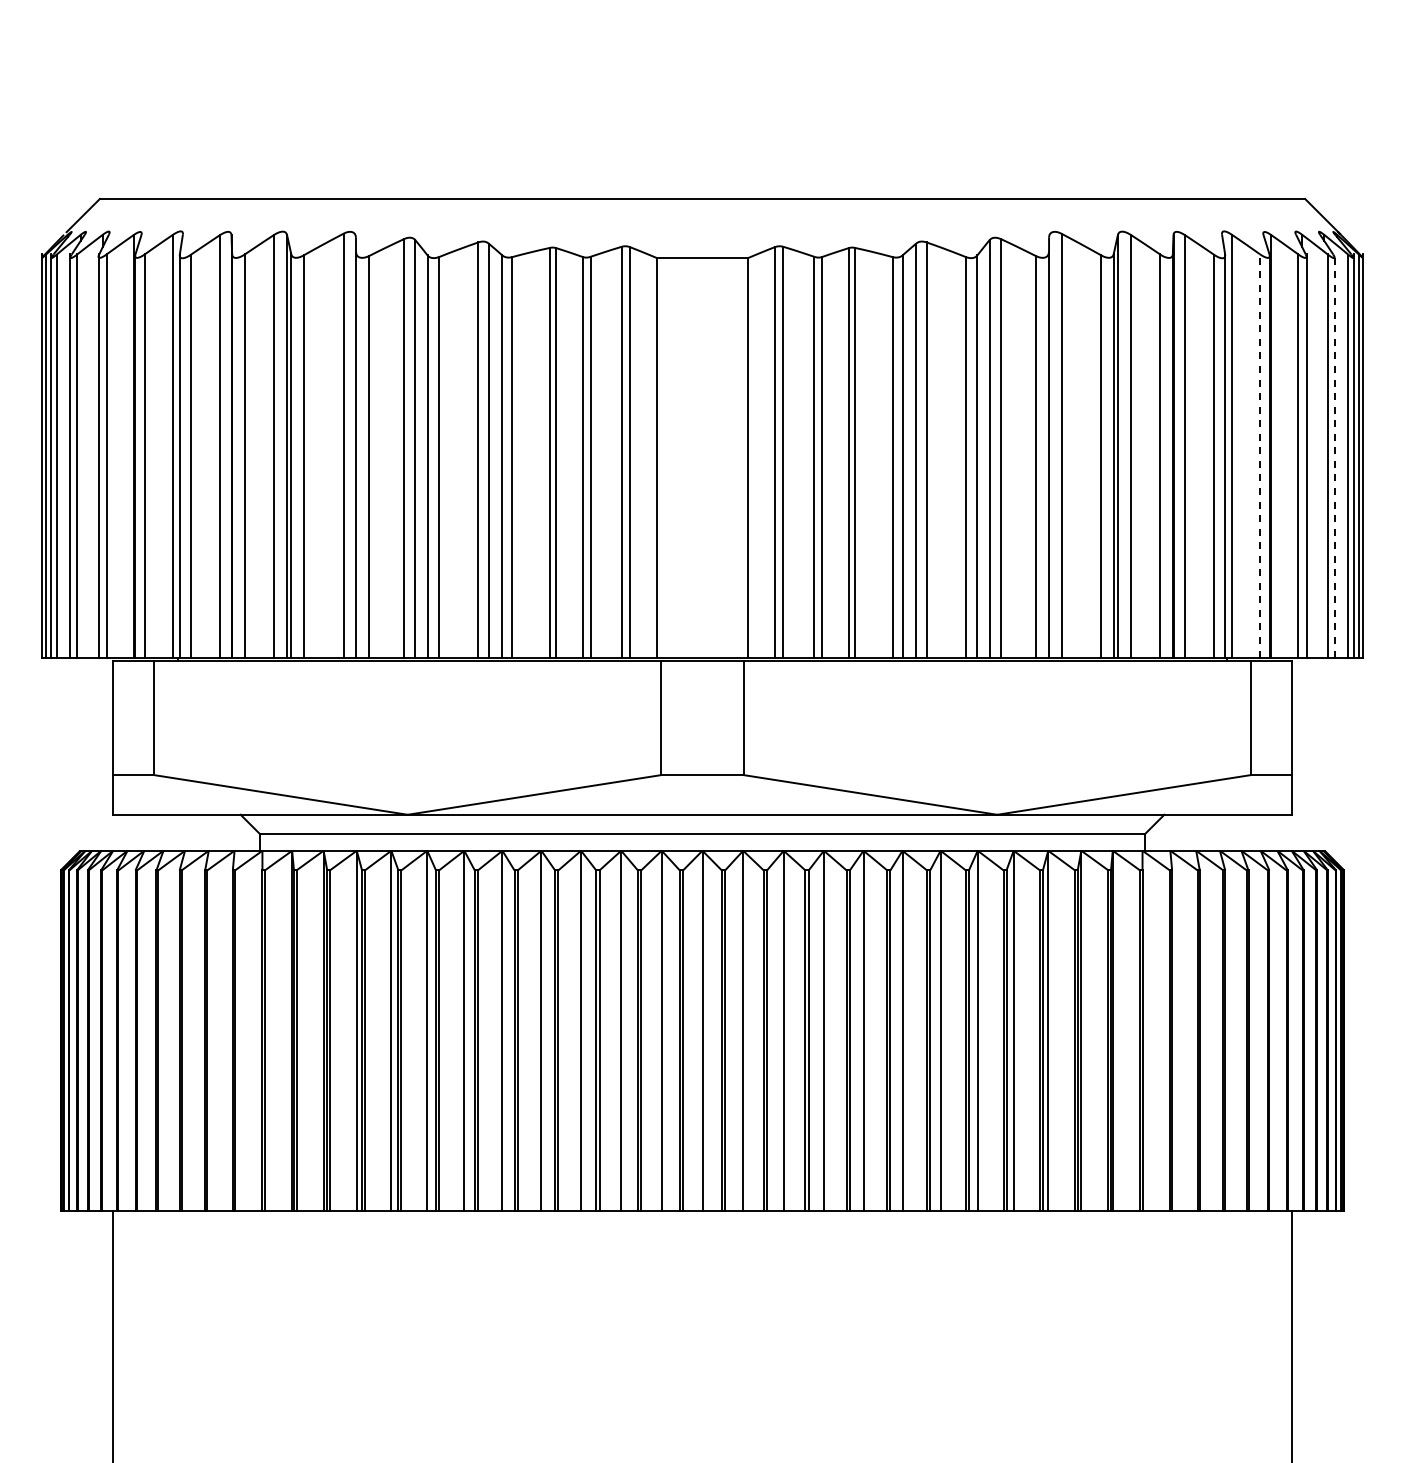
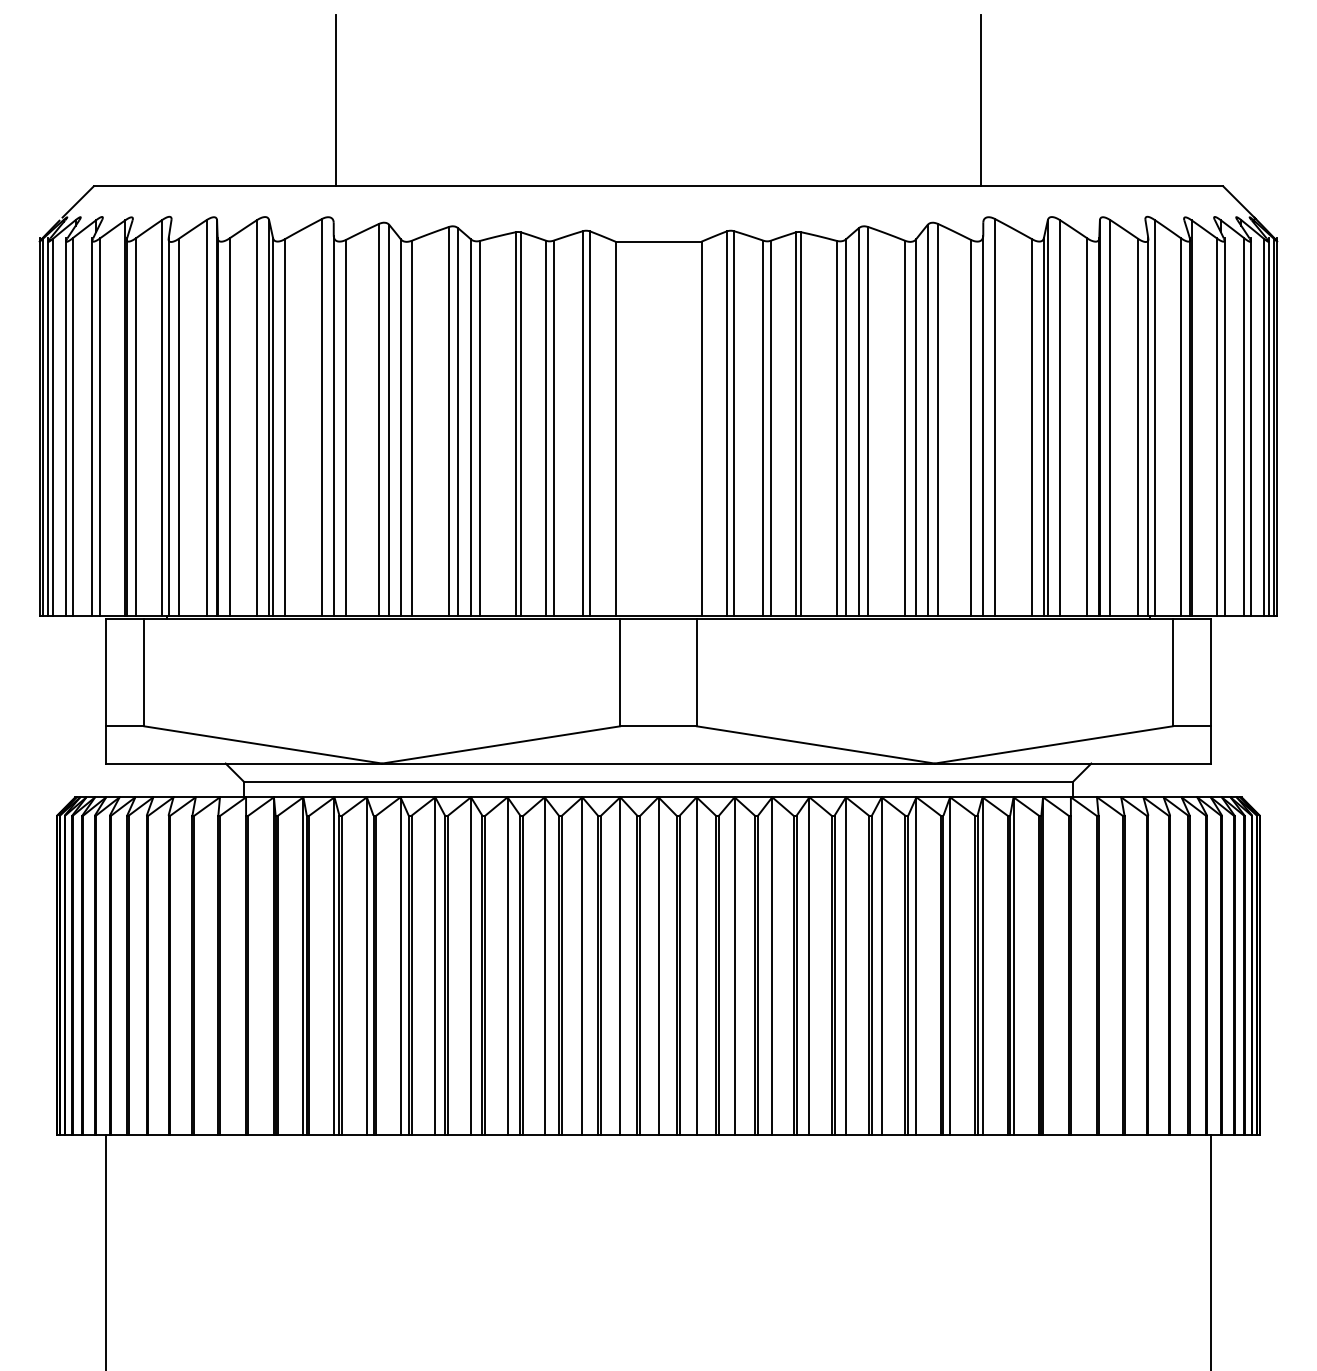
line: (358, 107) -> (336, 100), added
line: (1046, 107) -> (980, 100), added
line: (1259, 455) -> (1180, 426), dashed -> solid
line: (1334, 455) -> (1250, 426), dashed -> solid

